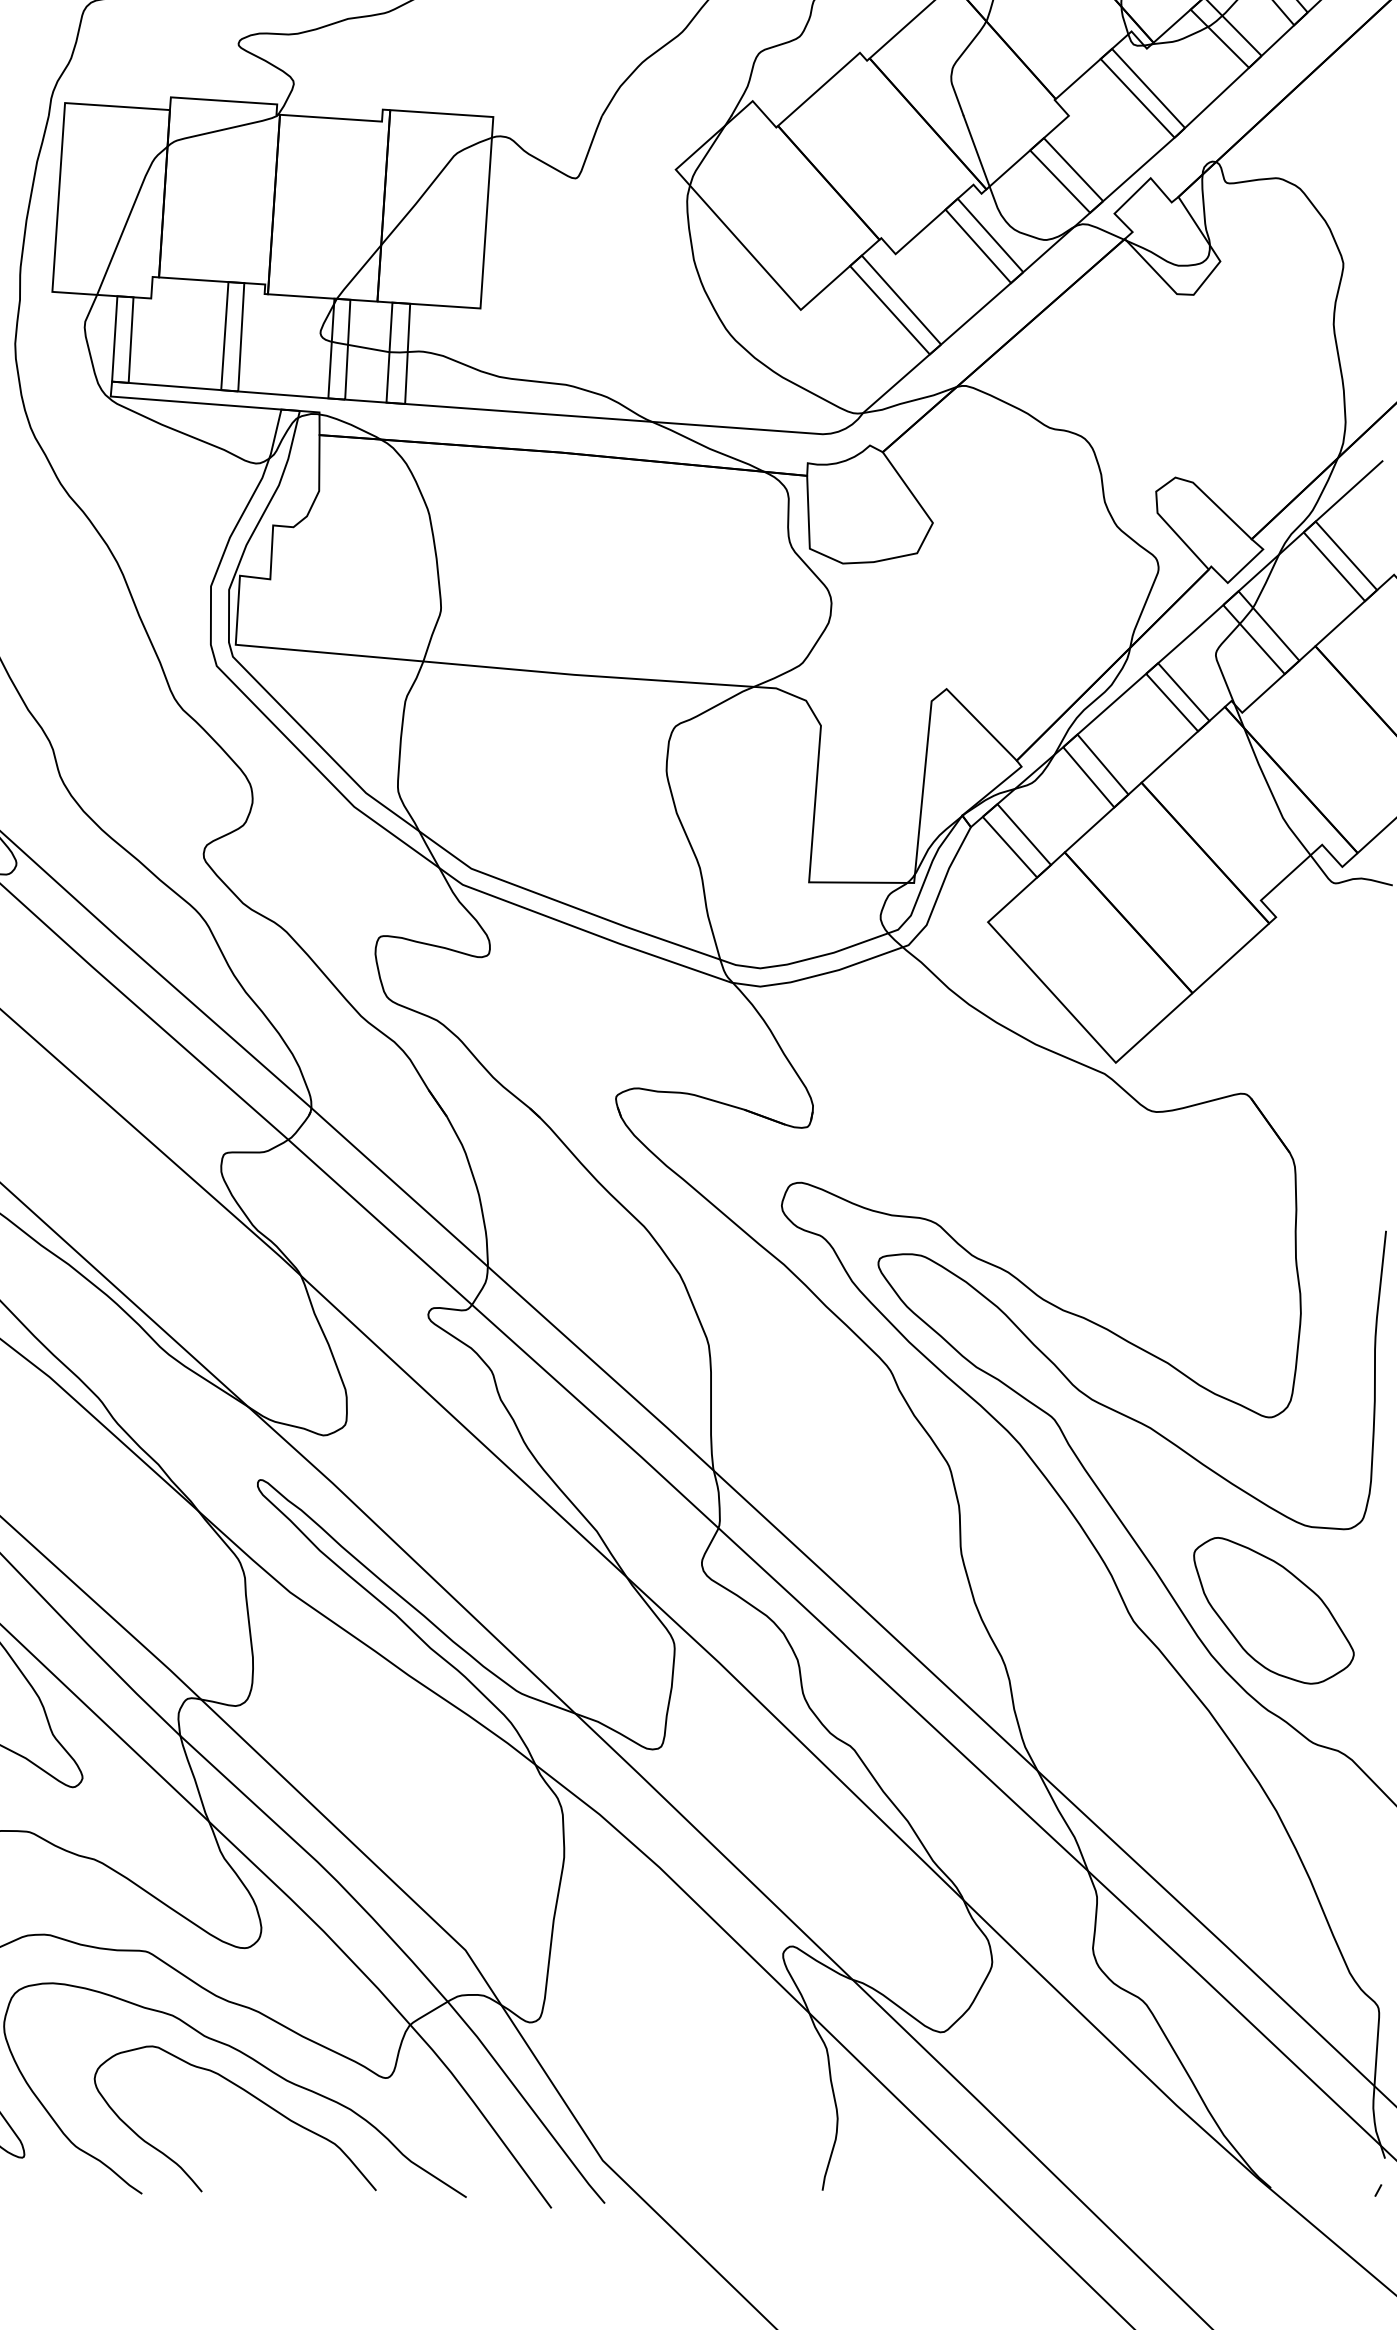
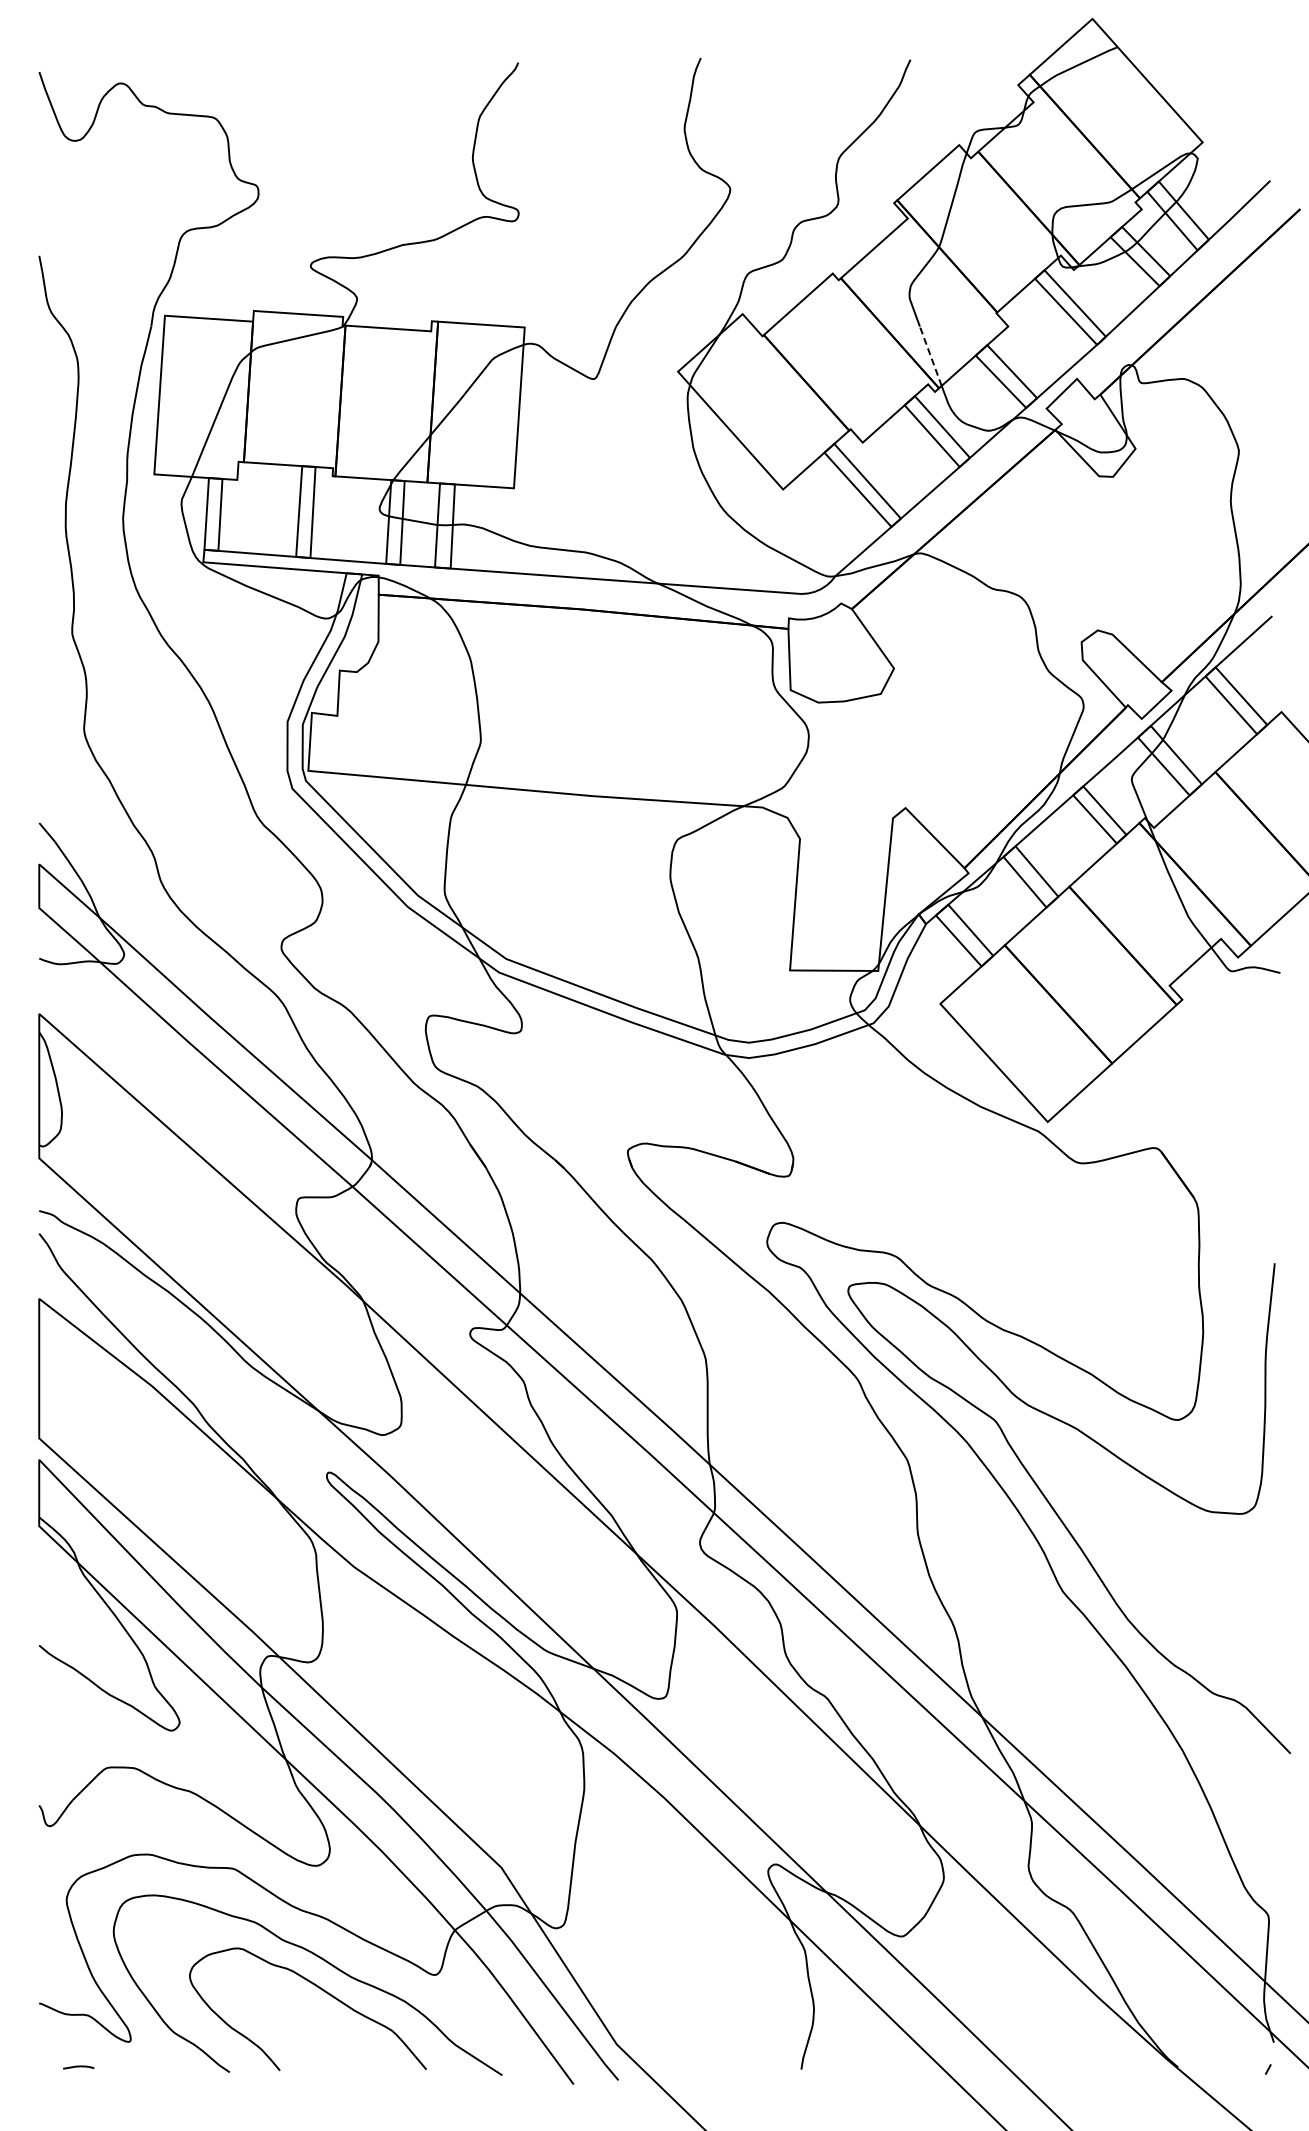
line: (976, 151) -> (930, 356), solid -> dashed
part: (1273, 1610) -> (1180, 1582), removed

